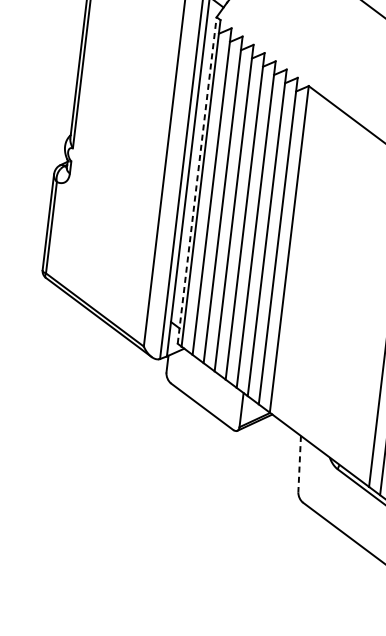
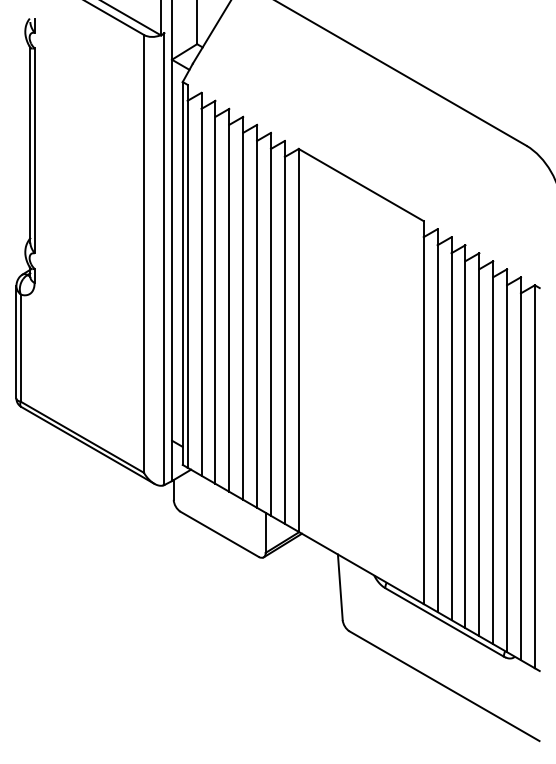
line: (197, 179) -> (182, 272), dashed -> solid
line: (299, 464) -> (340, 587), dashed -> solid

